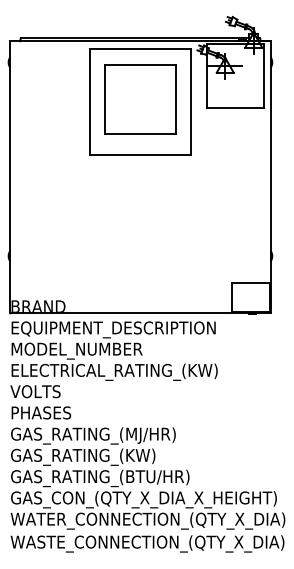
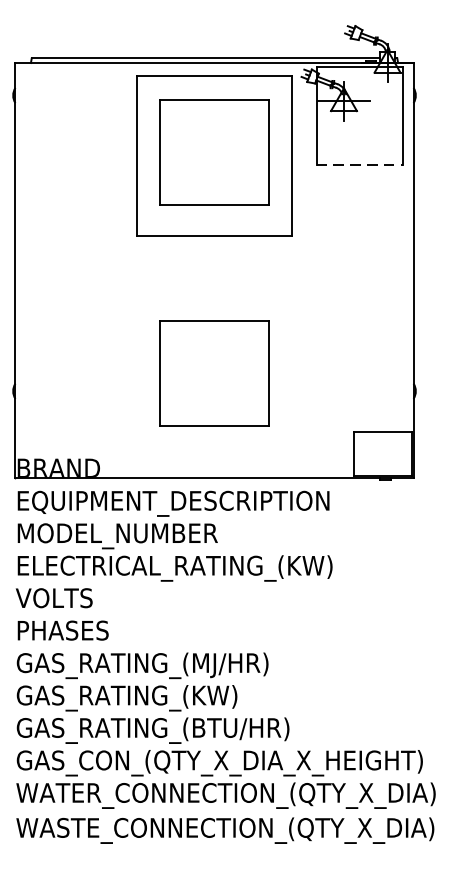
line: (236, 108) -> (361, 165), solid -> dashed
part: (140, 244) -> (214, 373), added

